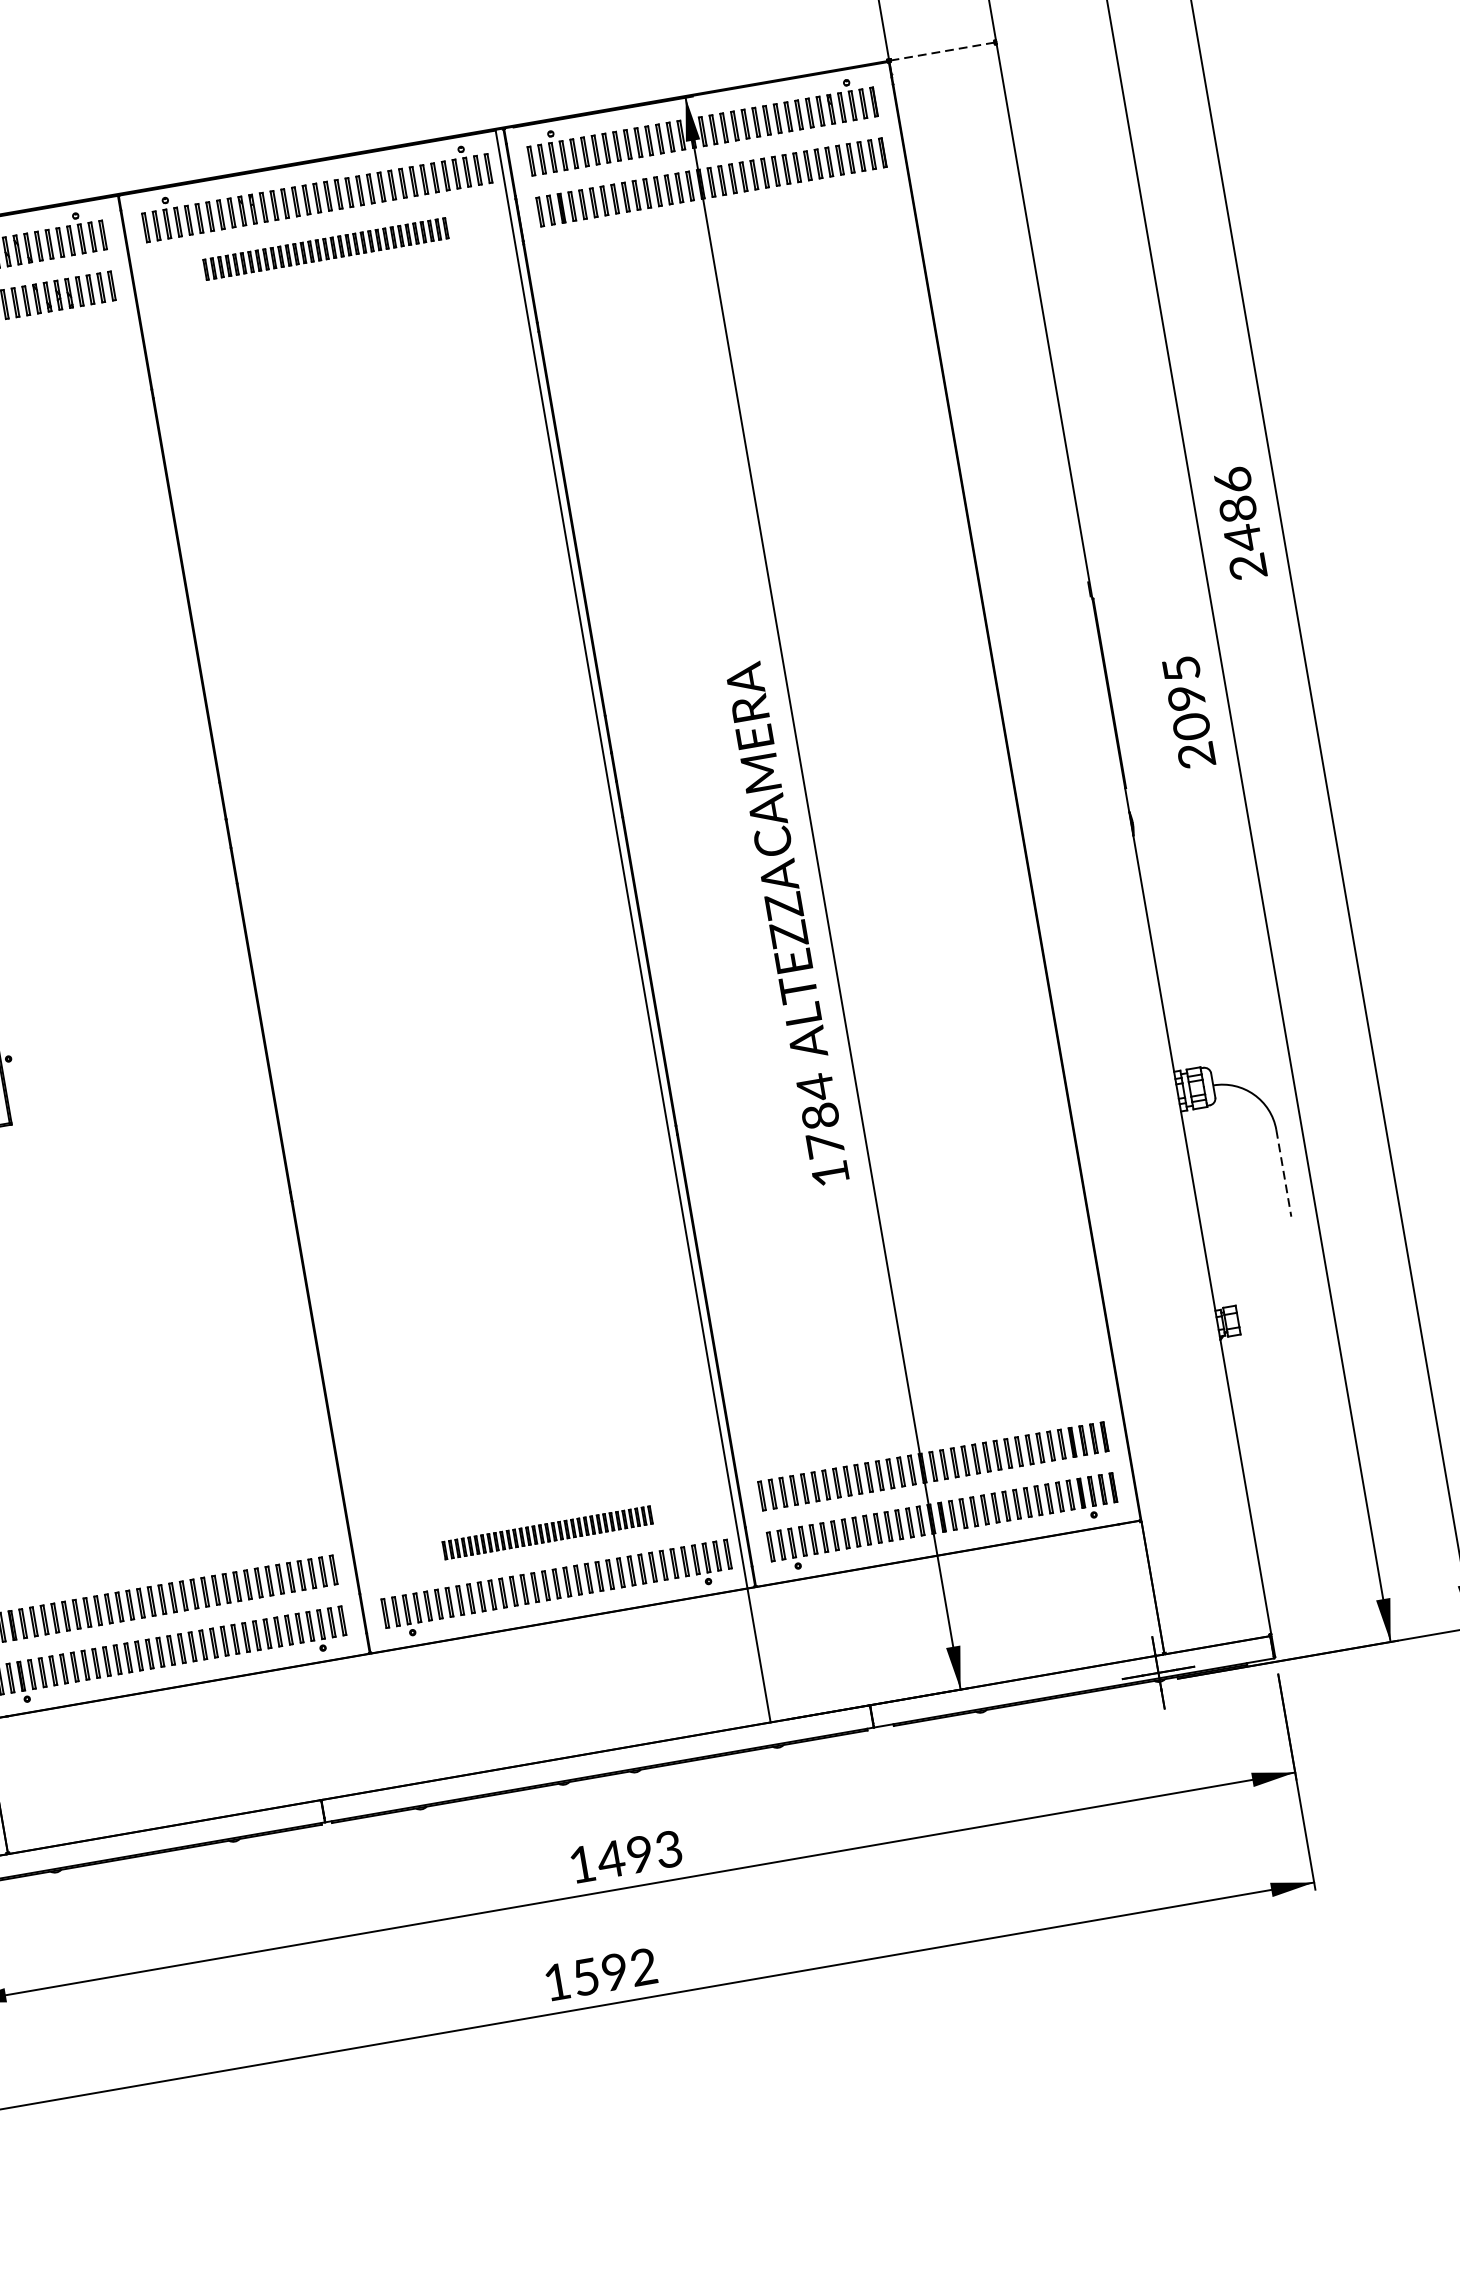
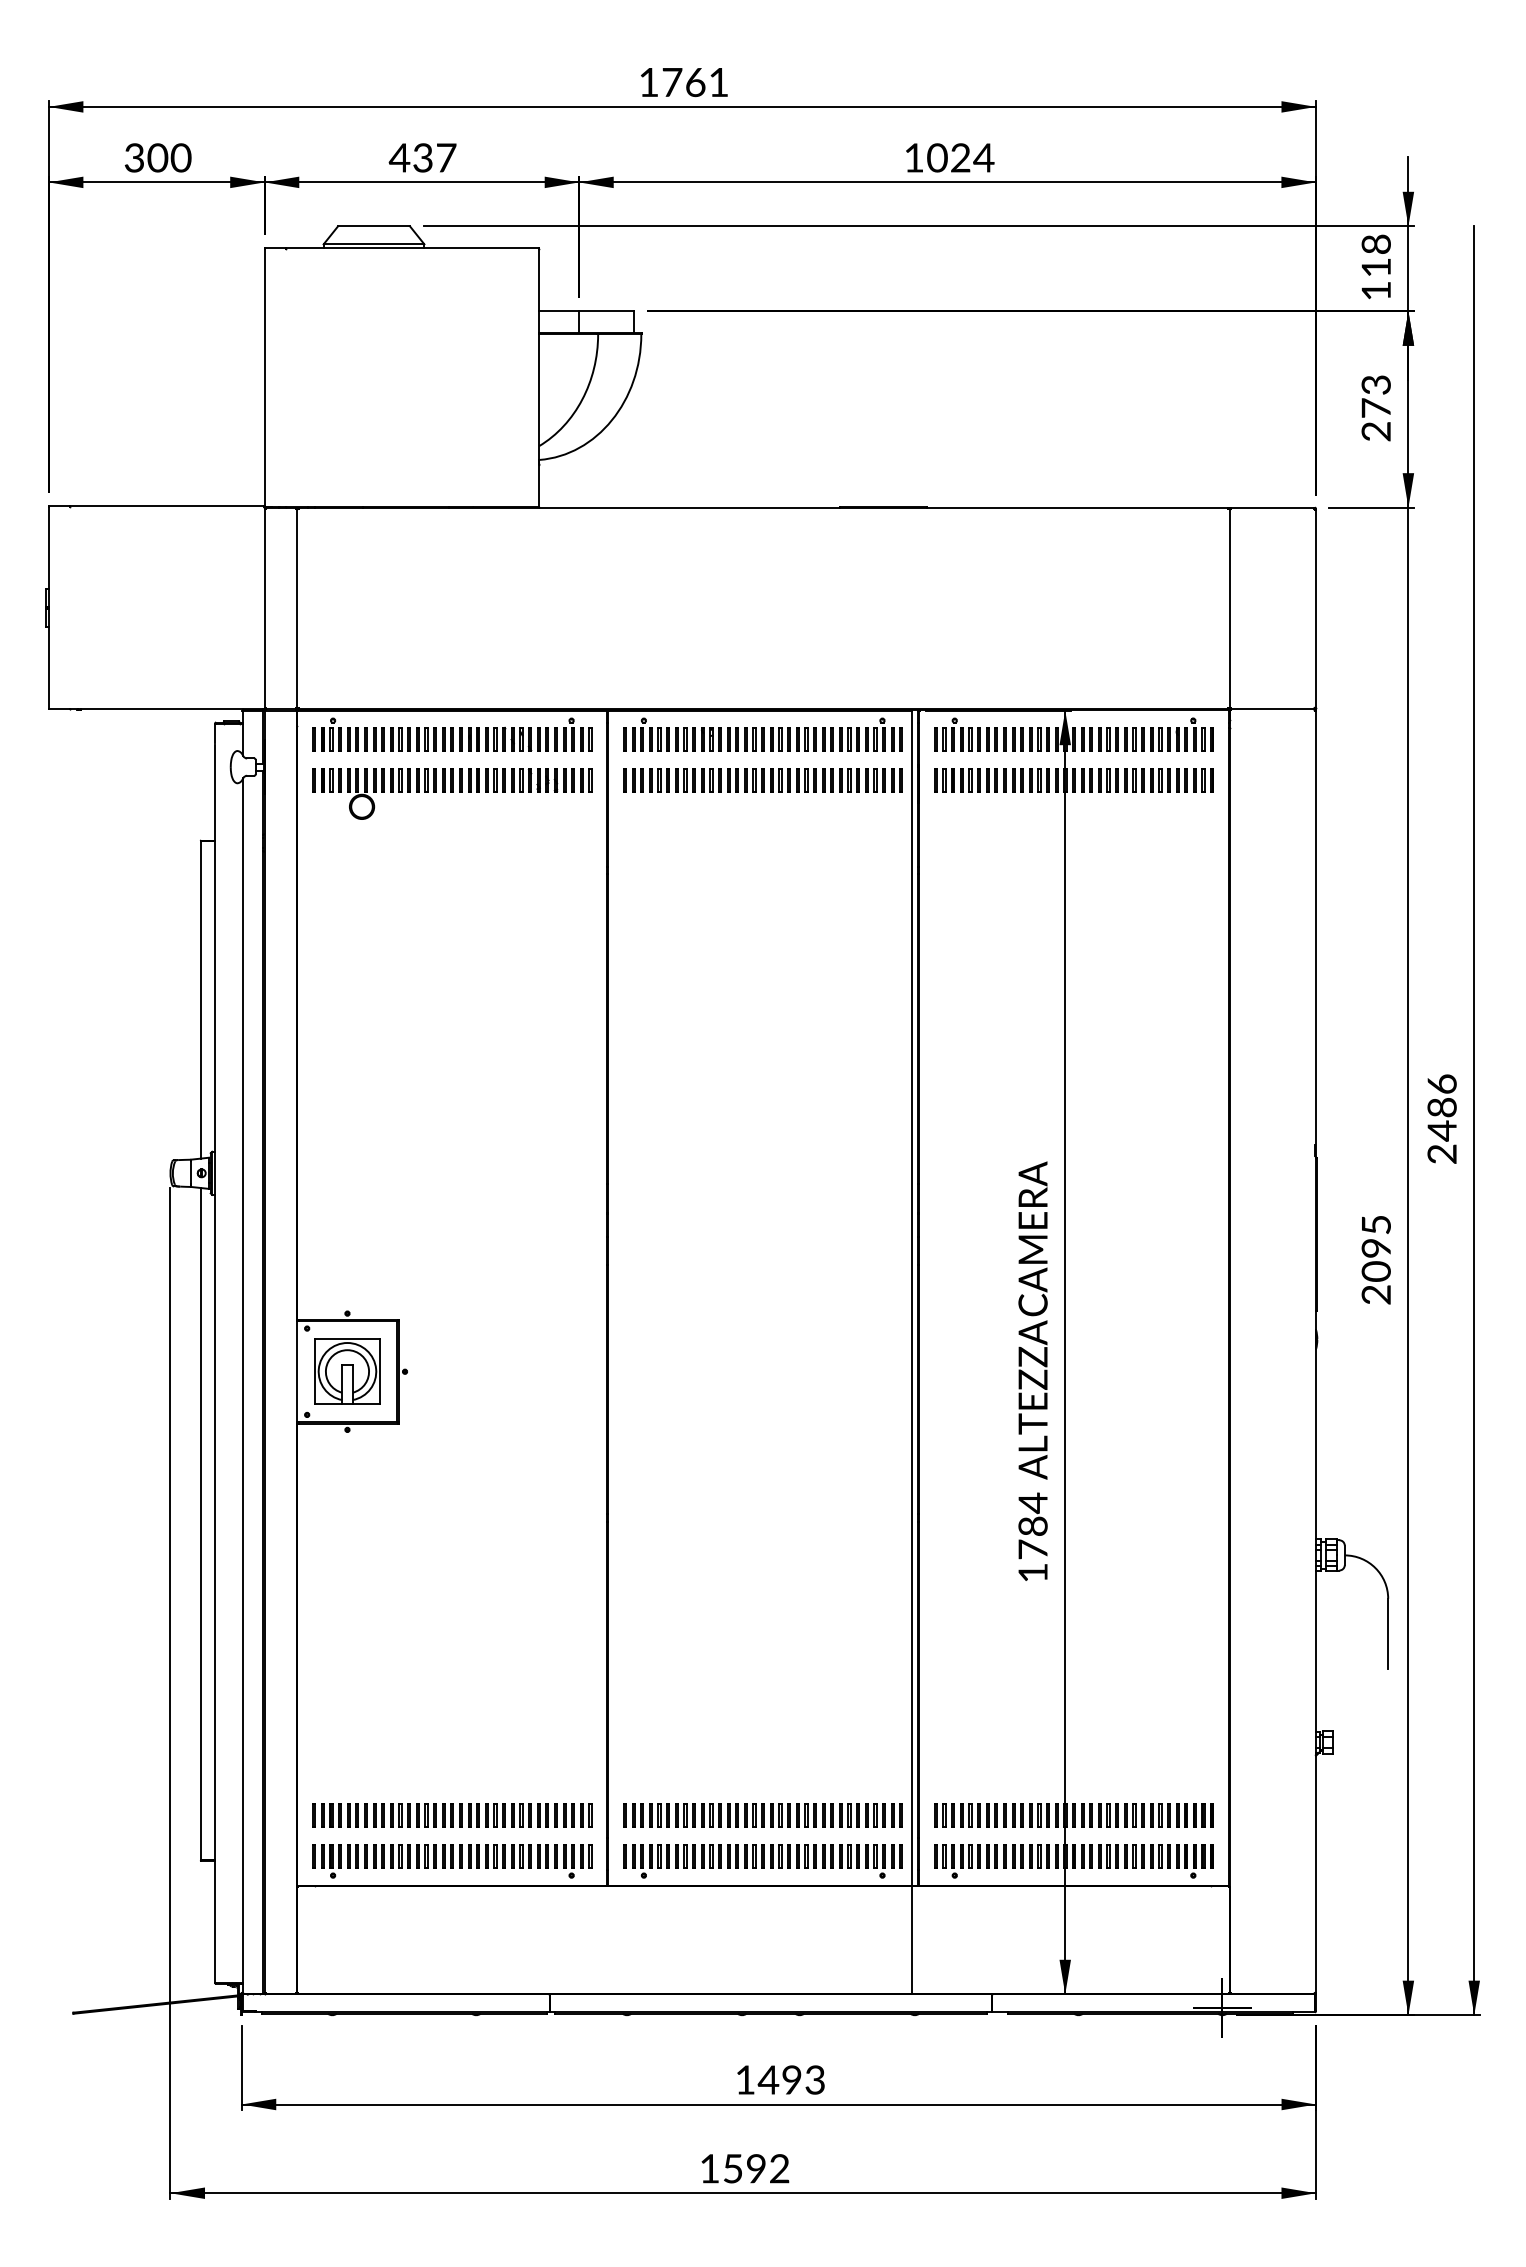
line: (942, 51) -> (1272, 709), dashed -> solid
part: (325, 249) -> (762, 780), size x1.43
line: (1284, 1172) -> (1388, 1633), dashed -> solid
part: (546, 1532) -> (762, 1815), size x1.67

